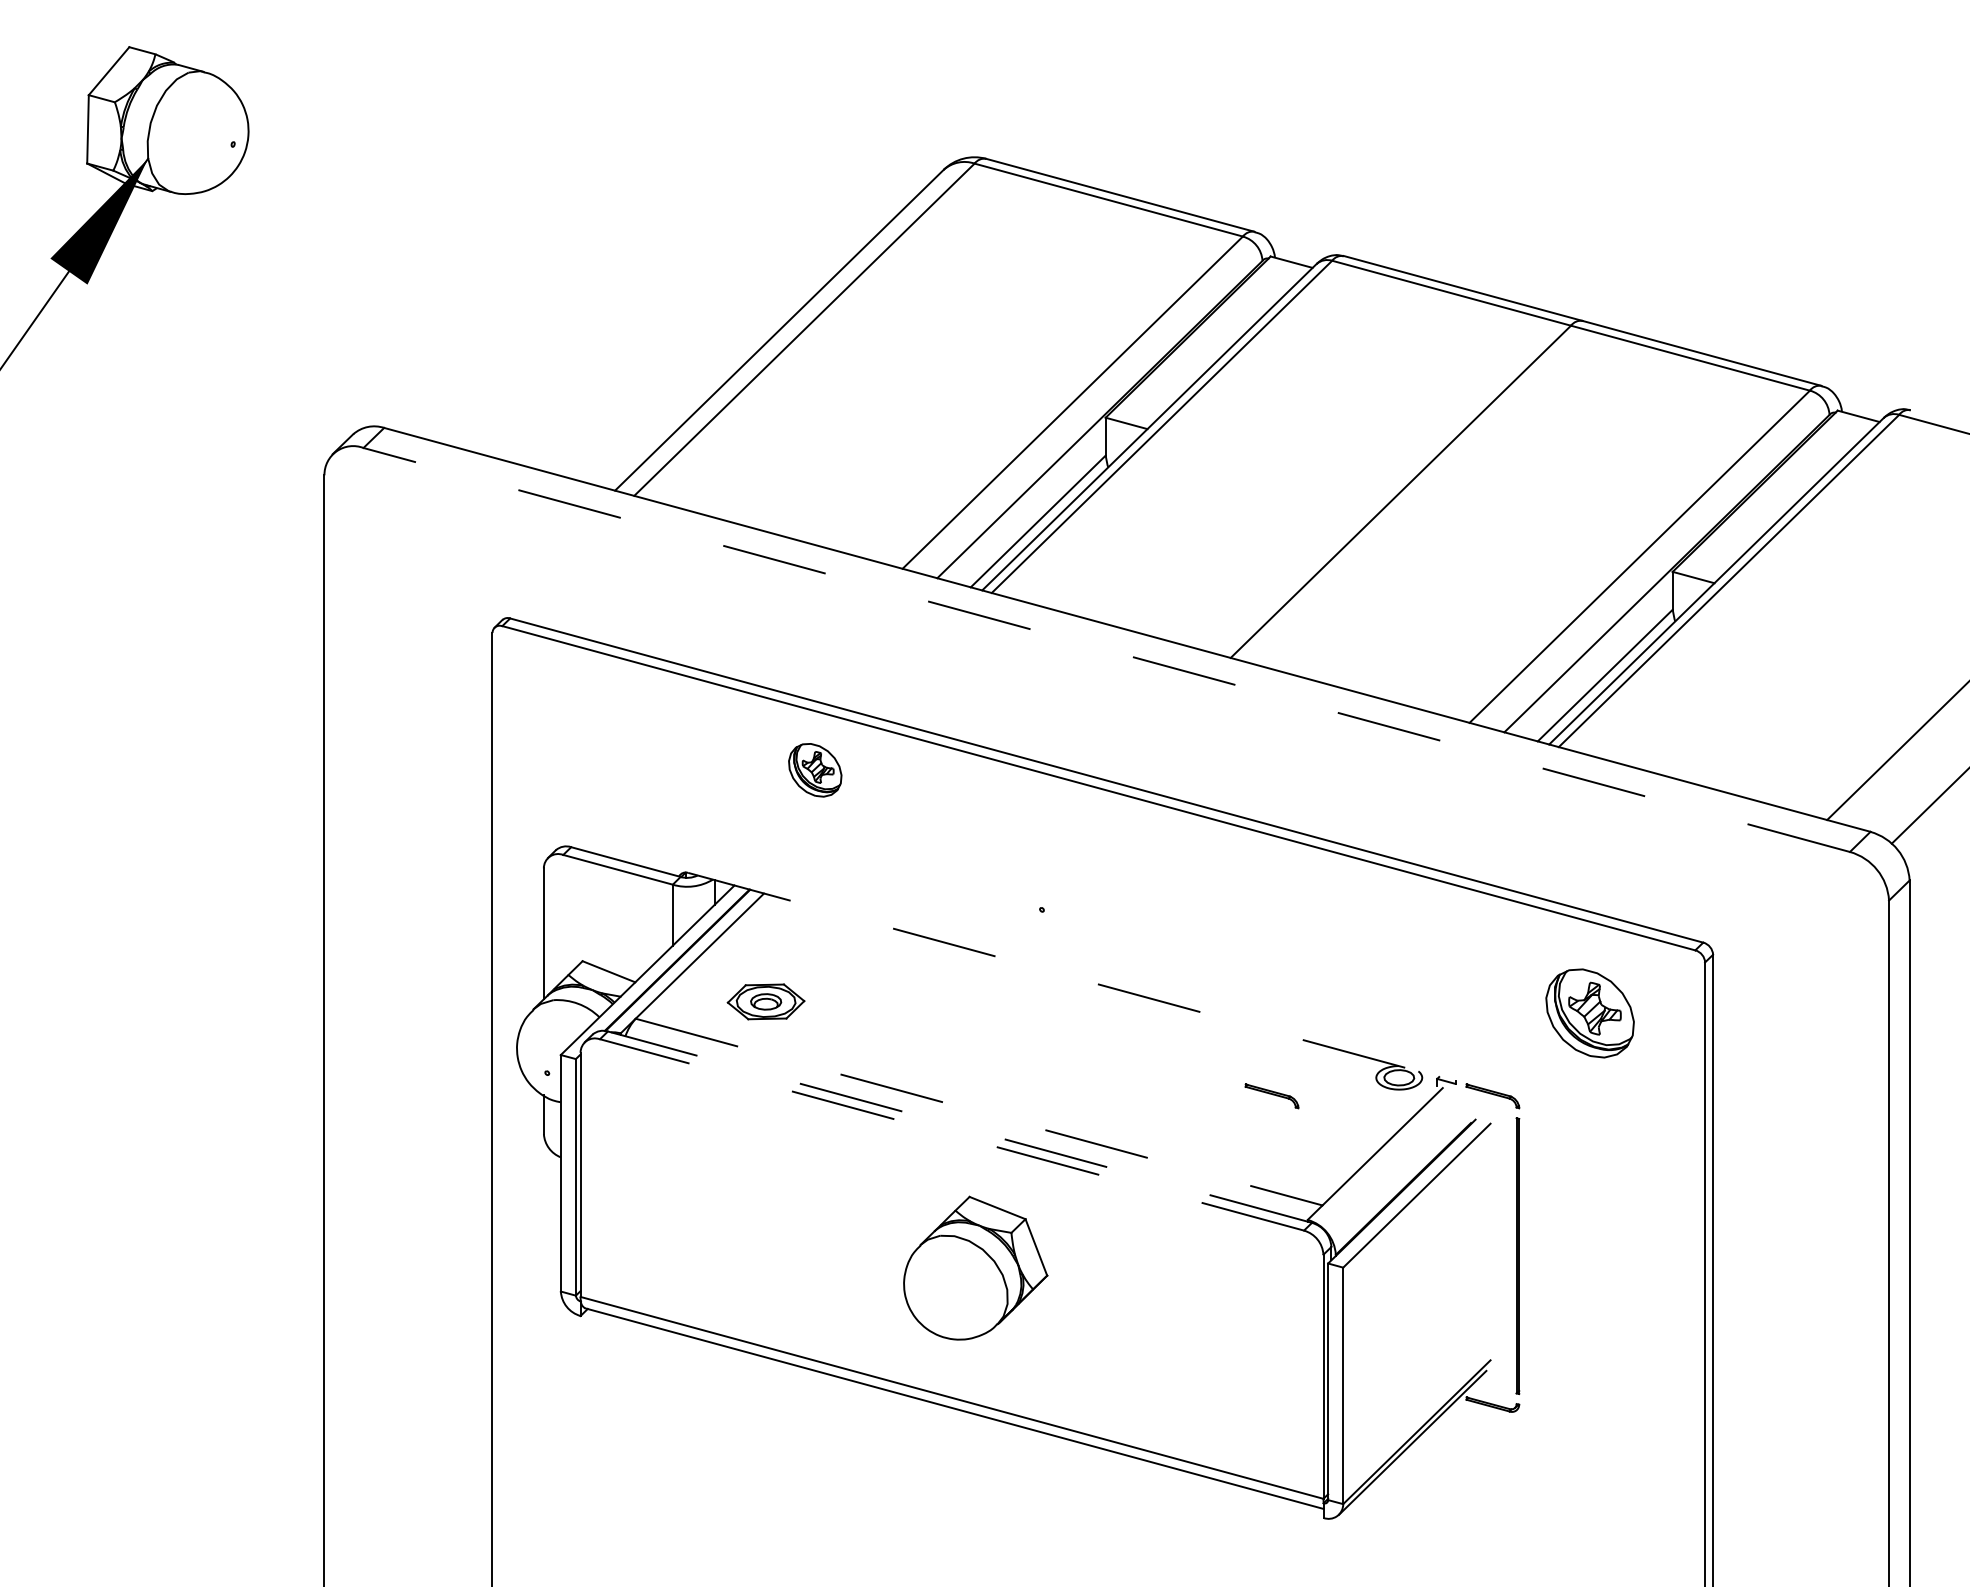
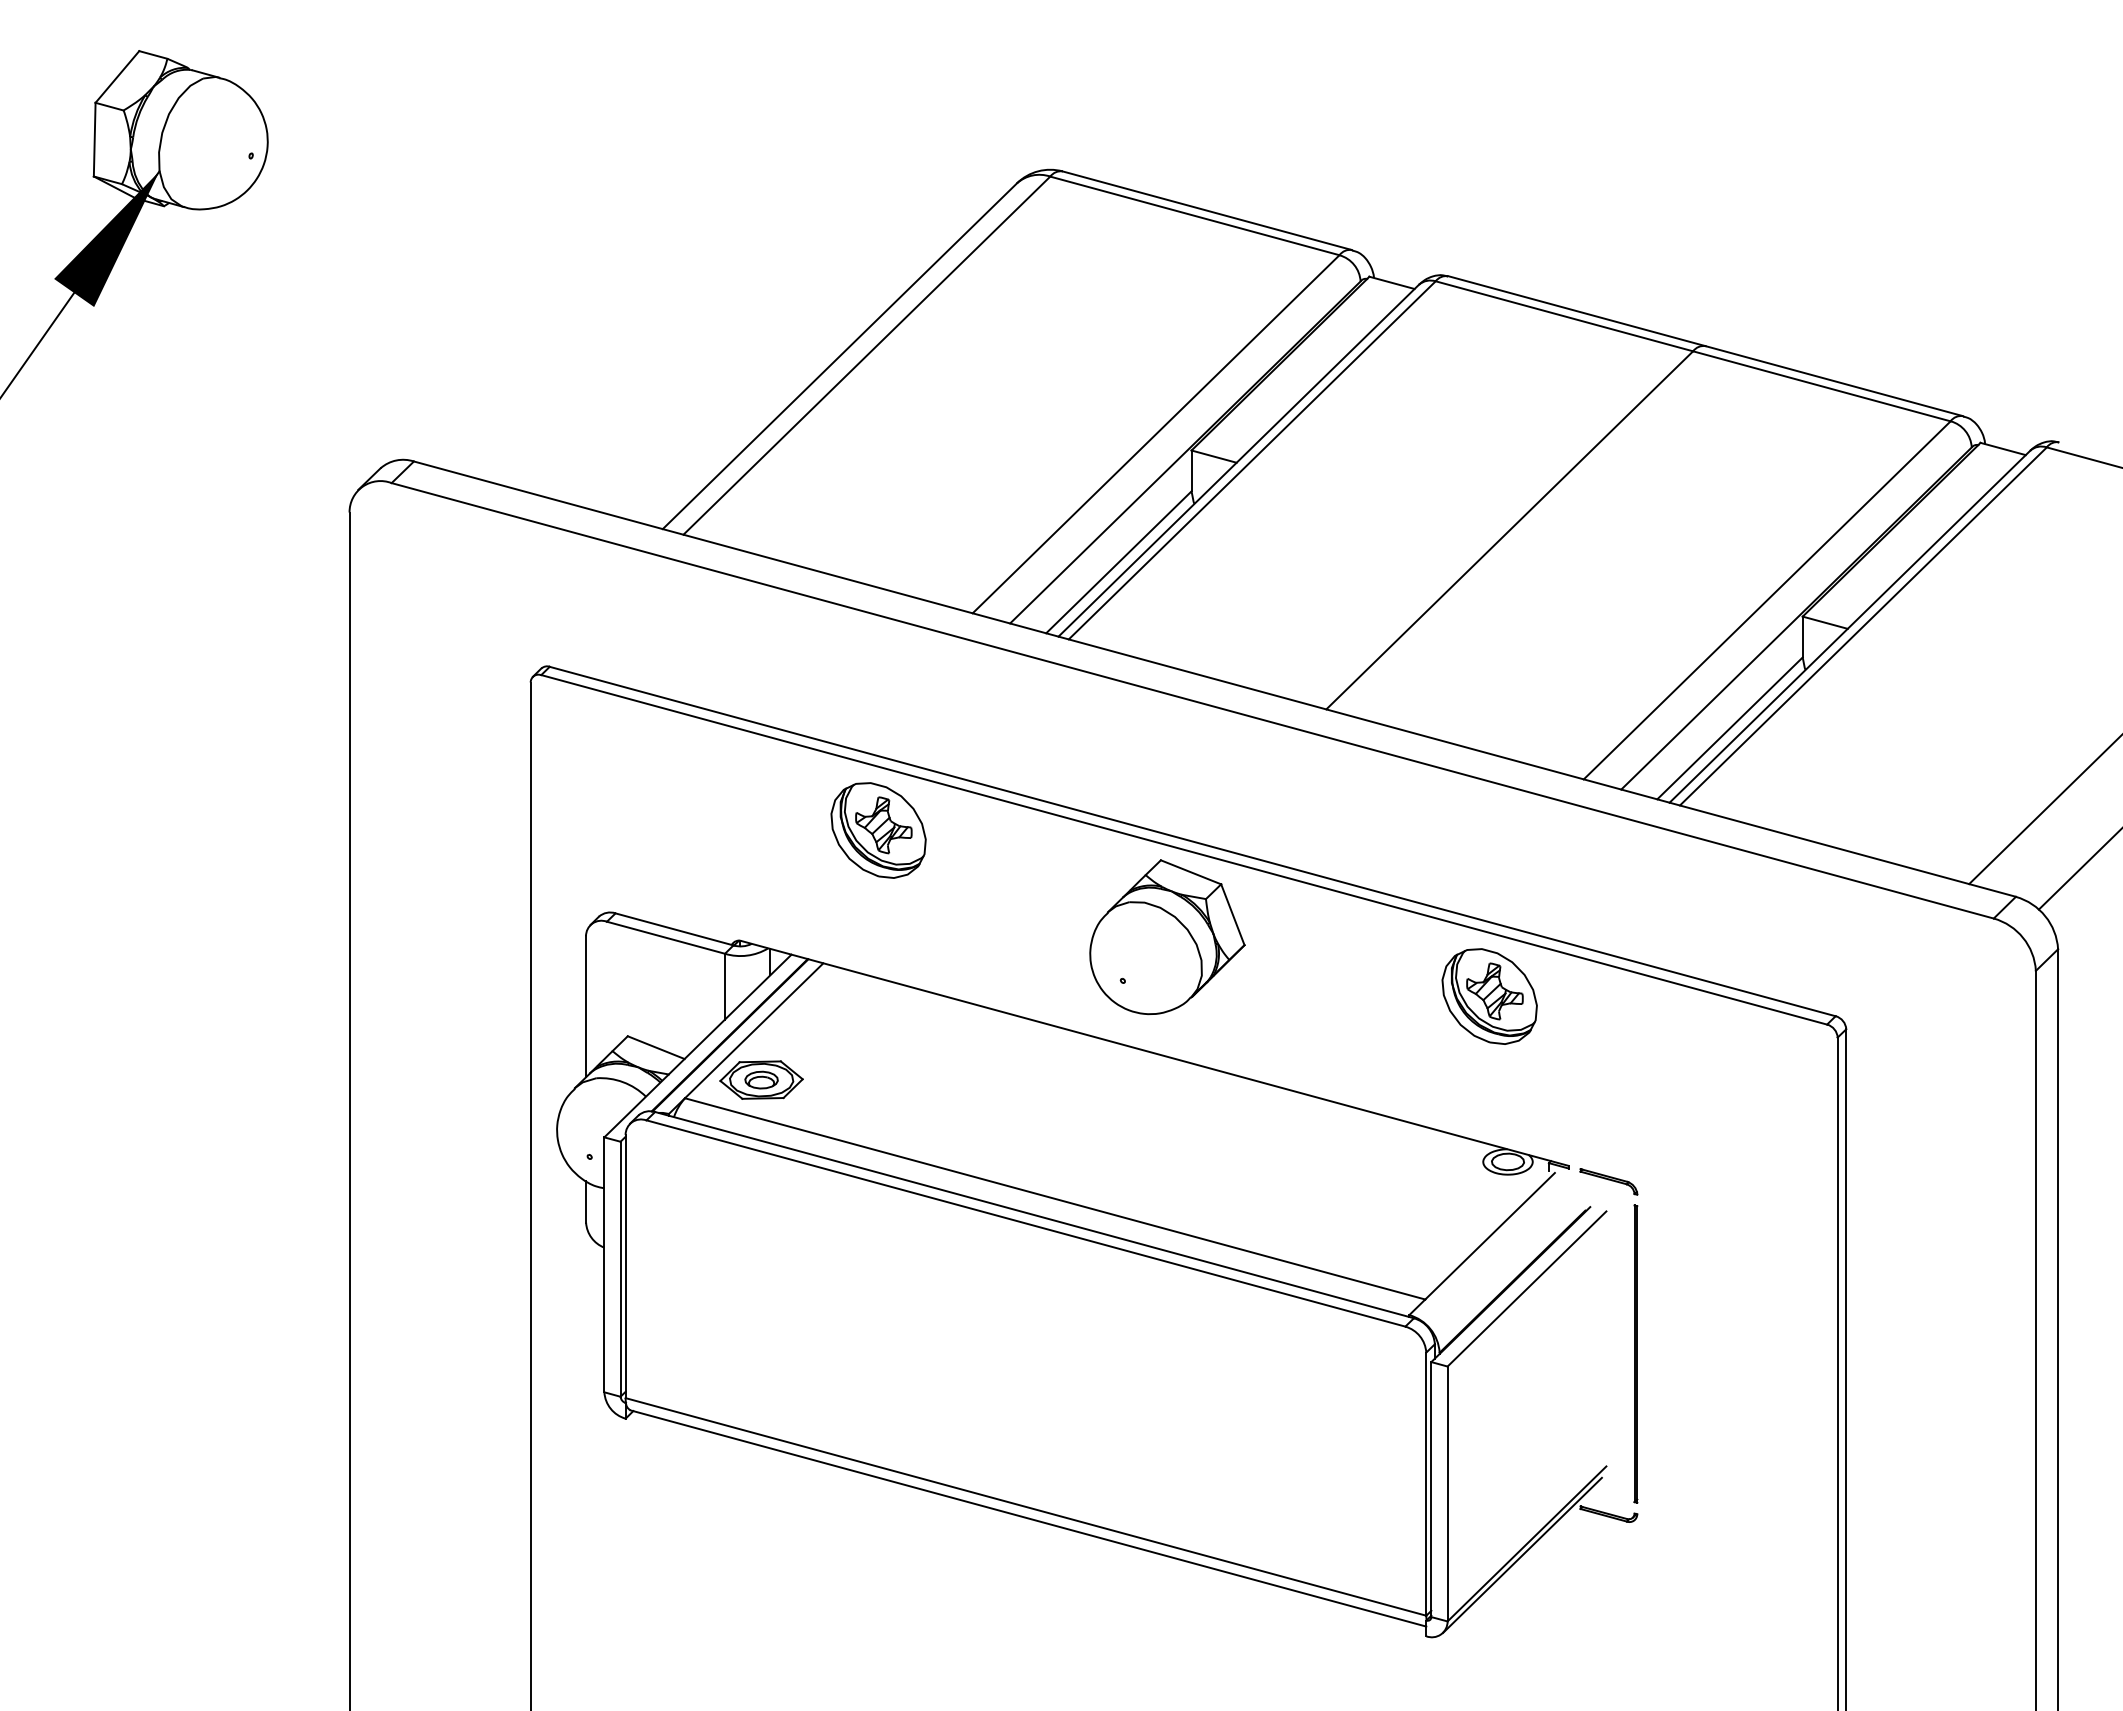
line: (1106, 649) -> (1192, 700), dashed -> solid
part: (815, 770) -> (878, 830), size x1.67
line: (1072, 977) -> (1155, 1053), dashed -> solid
part: (766, 1001) -> (761, 1079), moved
part: (1589, 1013) -> (1489, 996), moved
part: (1271, 1095) -> (1370, 1181), removed
line: (979, 1111) -> (1055, 1198), dashed -> solid
line: (959, 1127) -> (1034, 1215), dashed -> solid
line: (951, 1134) -> (1025, 1223), dashed -> solid
part: (975, 1268) -> (1167, 937), moved

